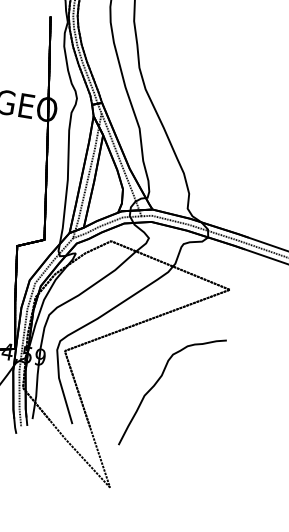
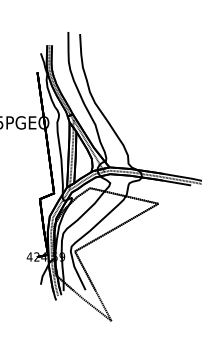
curve: (158, 383) -> (128, 260), removed

